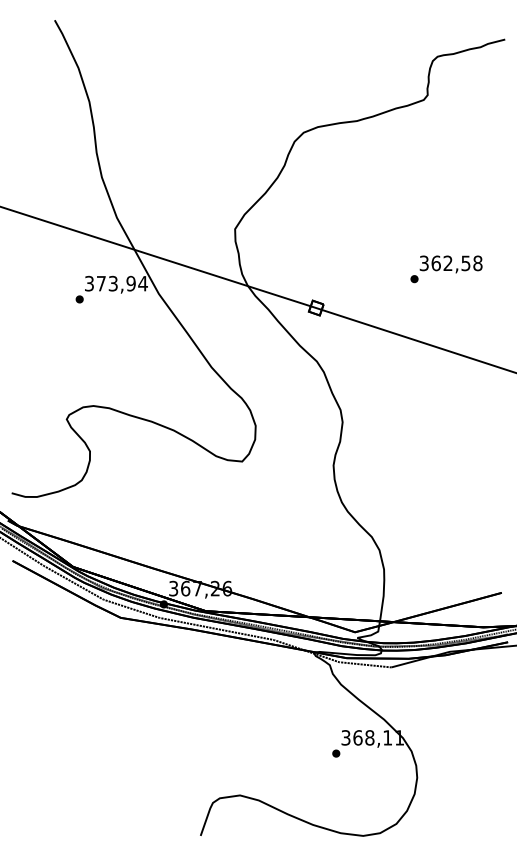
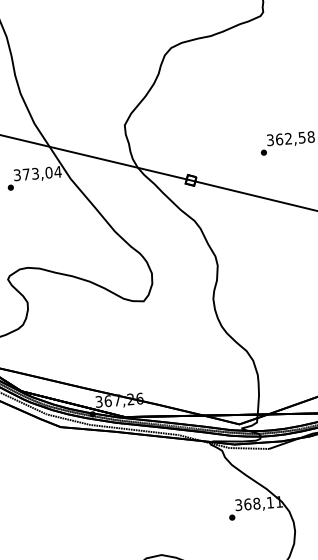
text: (130, 283) -> (48, 172), 373,94 -> 373,04

